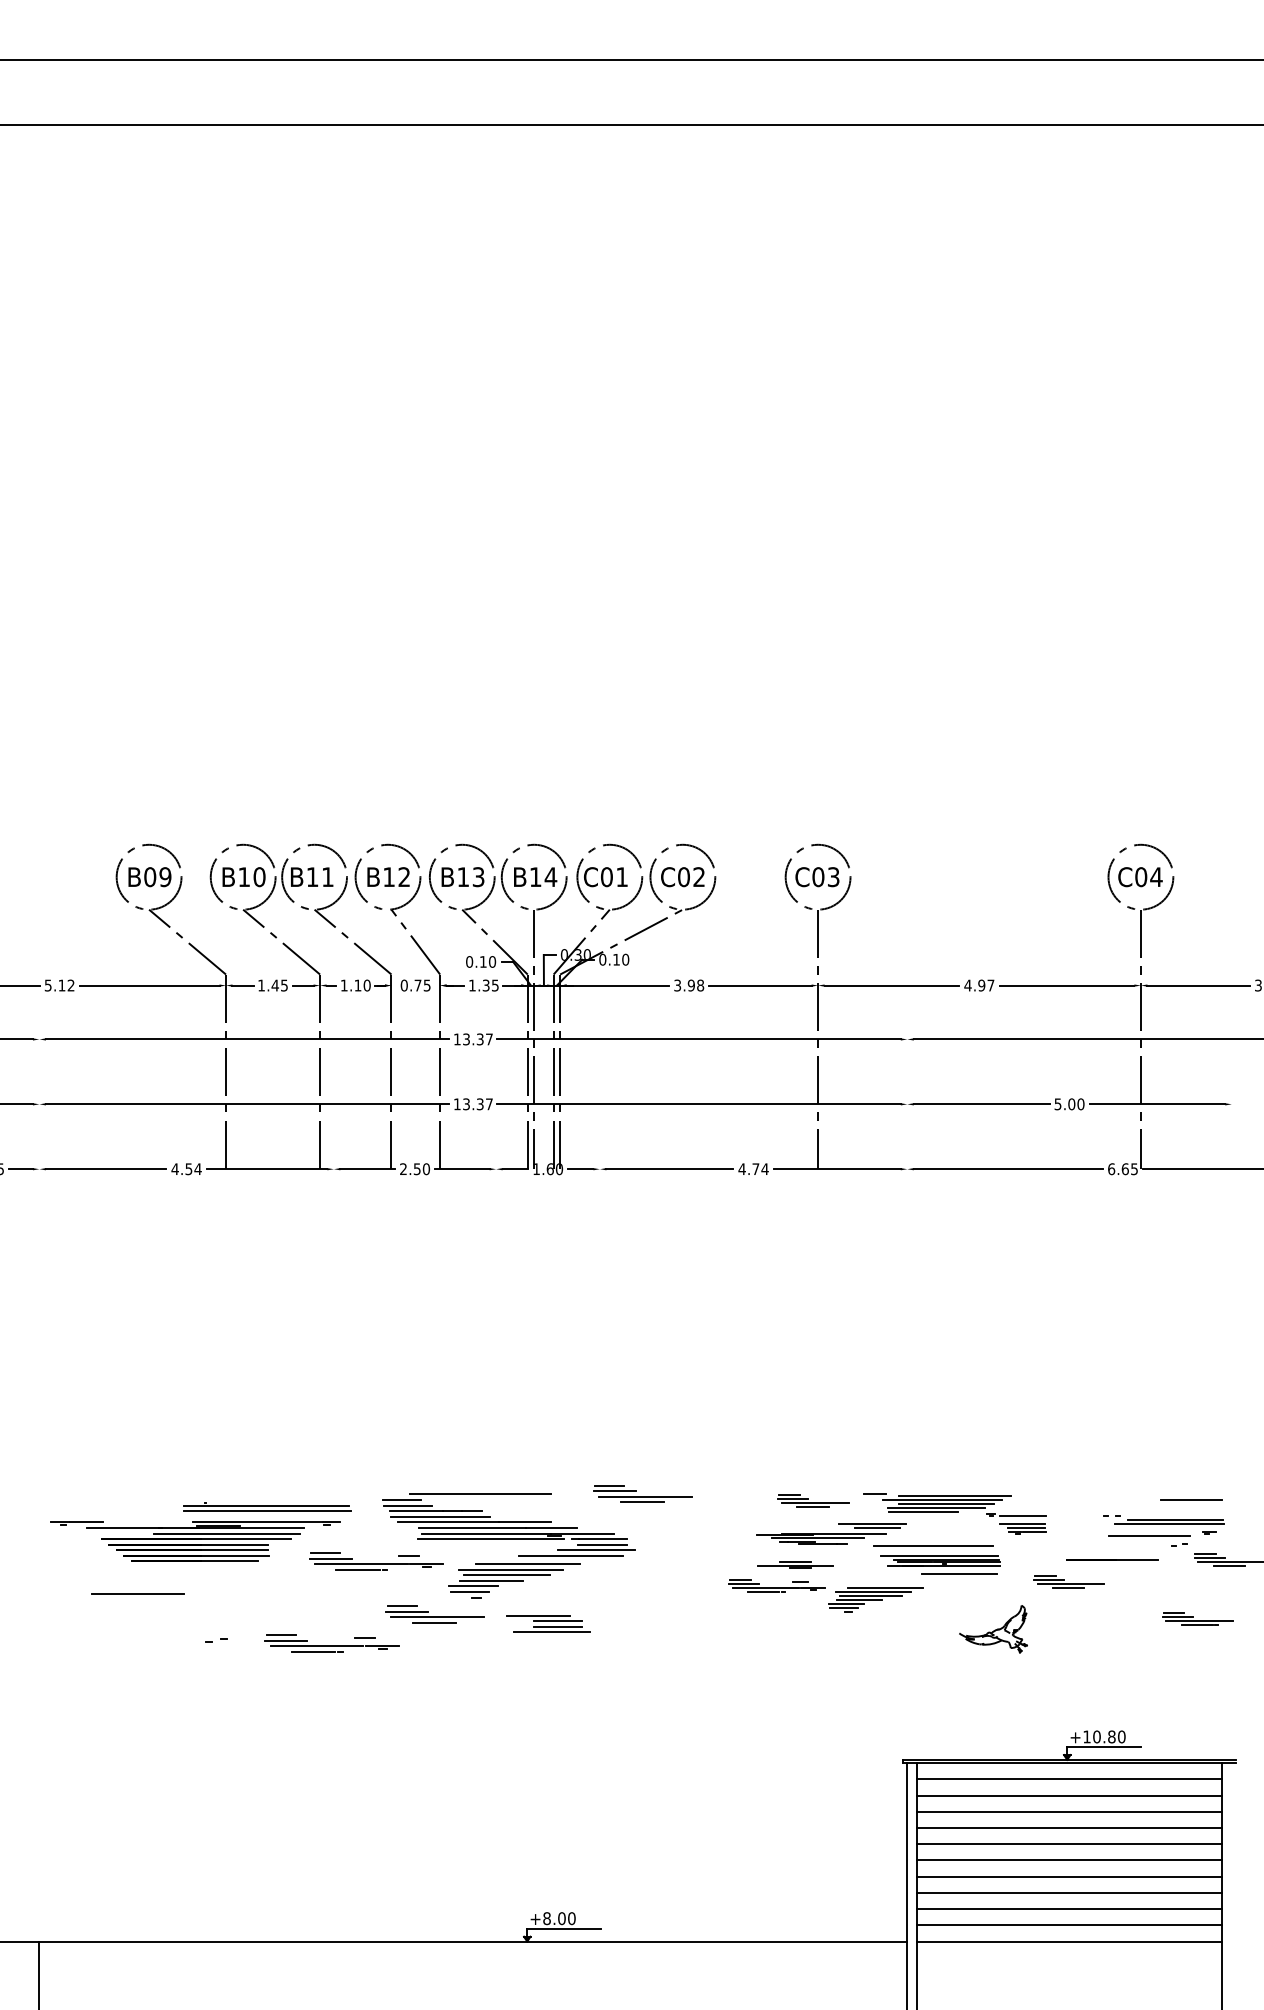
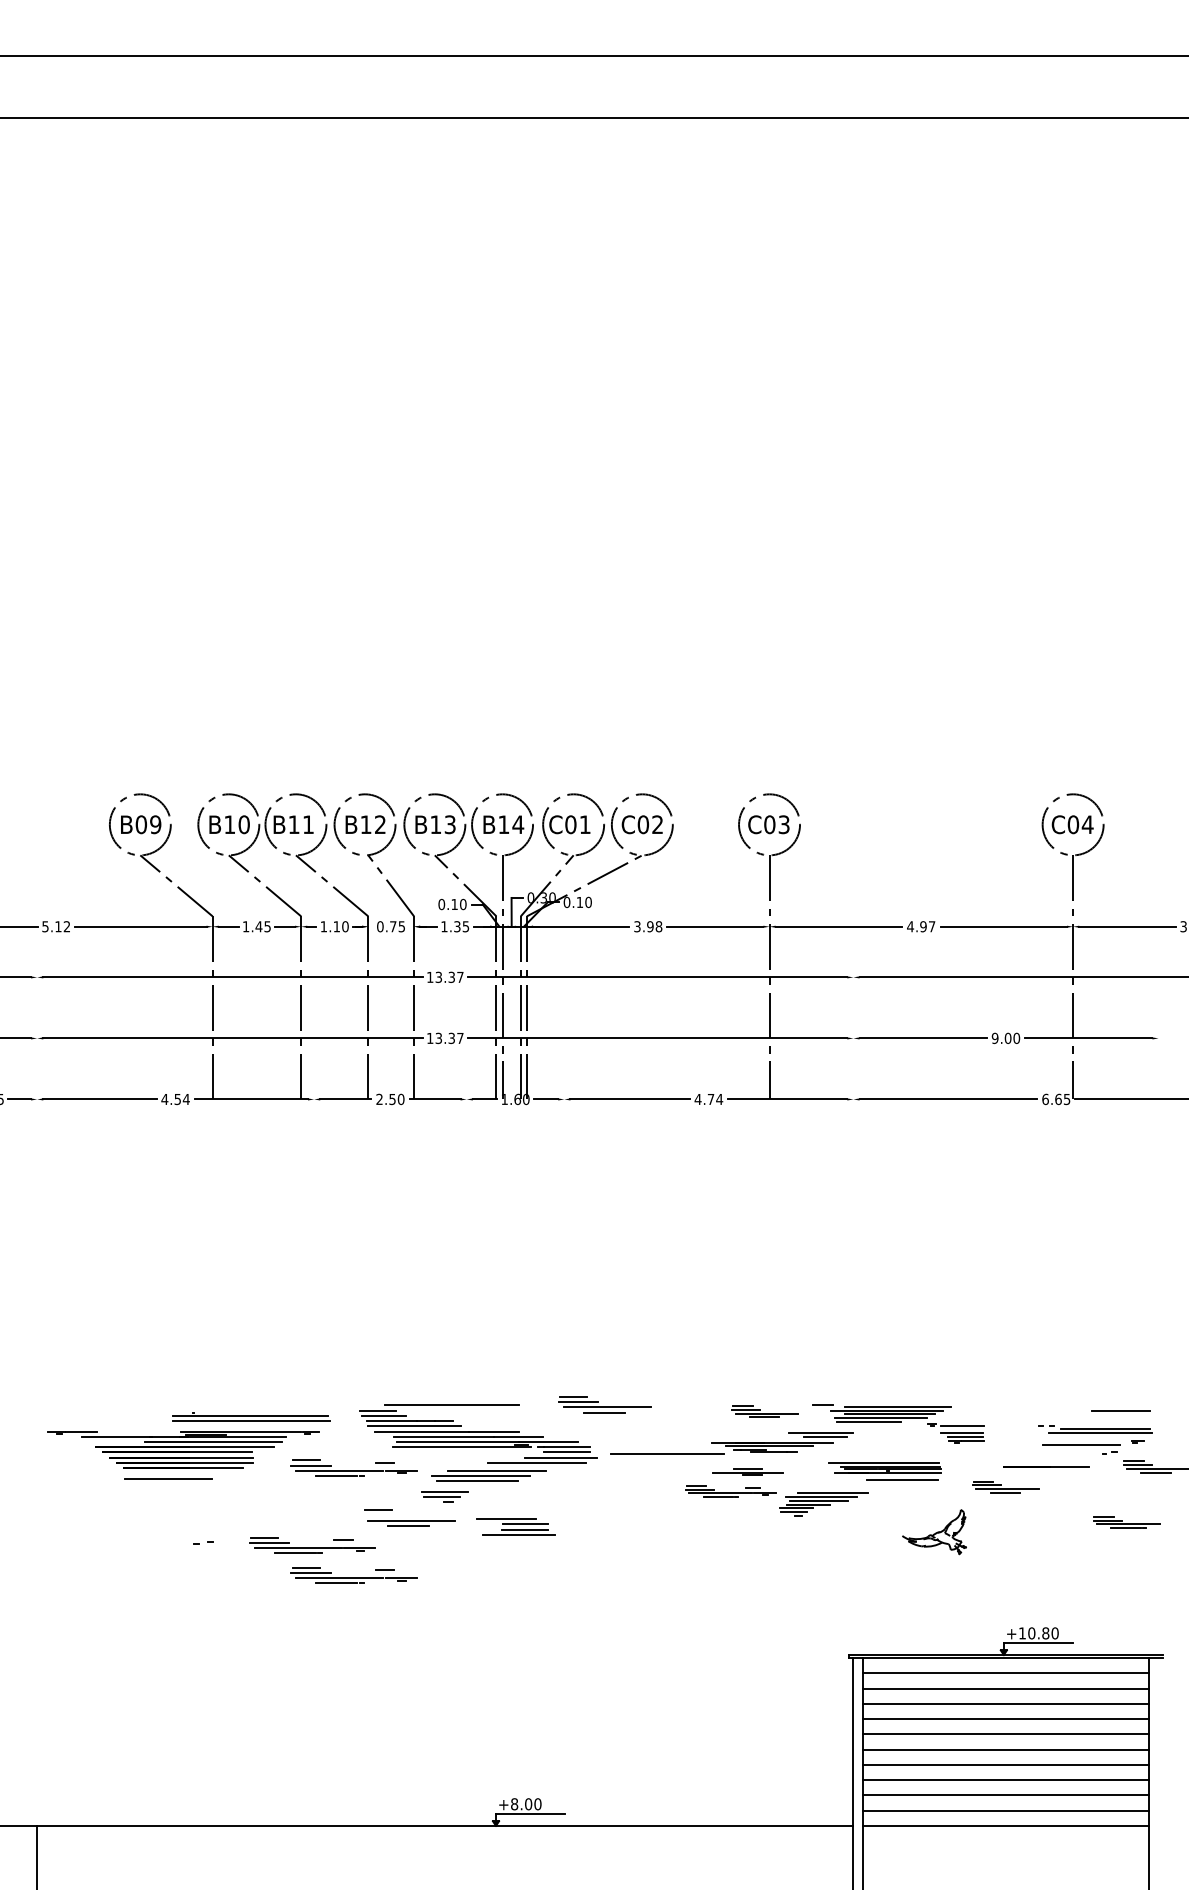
text: (1057, 1103) -> (994, 1037), 5.00 -> 9.00
line: (933, 1545) -> (667, 1453), moved
line: (491, 1580) -> (462, 1486), removed
line: (137, 1593) -> (167, 1478), moved
line: (407, 1611) -> (383, 1515), removed
part: (376, 1675) -> (354, 1575), added

